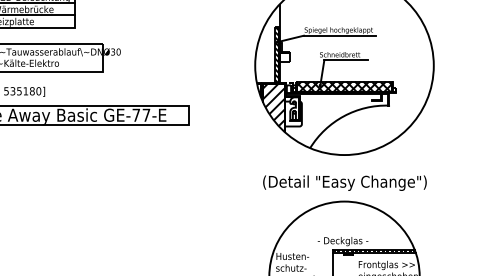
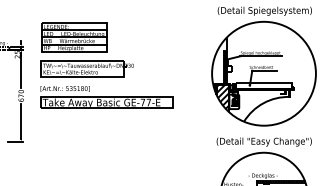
hatch: (343, 87) -> (263, 86), removed

